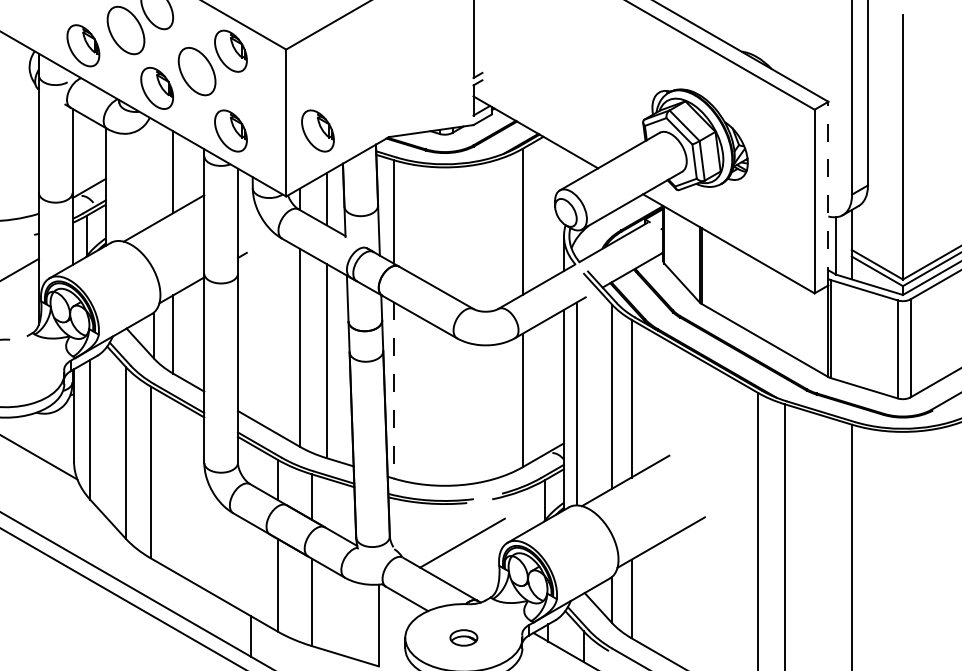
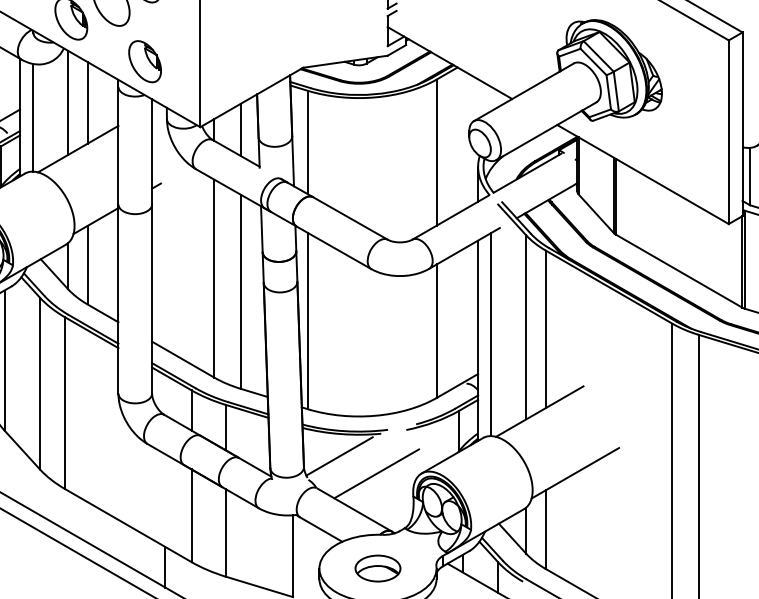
part: (317, 130) -> (231, 61), removed
line: (153, 172) -> (67, 103), added
line: (118, 186) -> (32, 117), added
line: (828, 193) -> (742, 124), dashed -> solid
line: (393, 390) -> (307, 321), dashed -> solid
line: (425, 525) -> (339, 456), added
part: (463, 637) -> (377, 568), size x1.67

